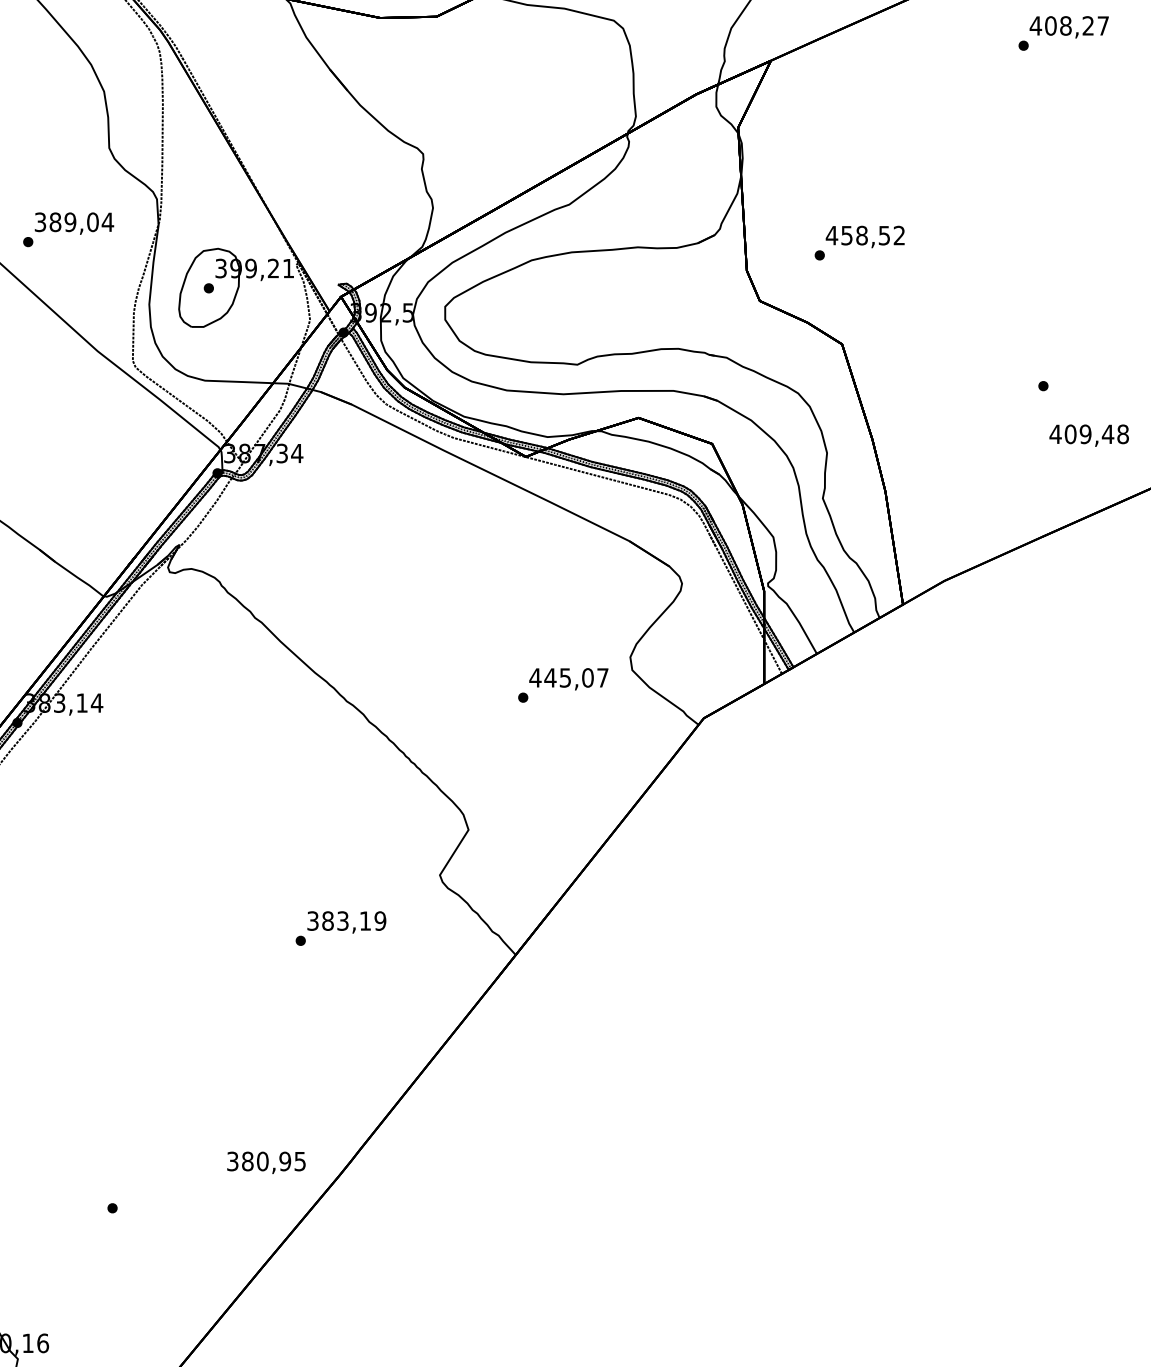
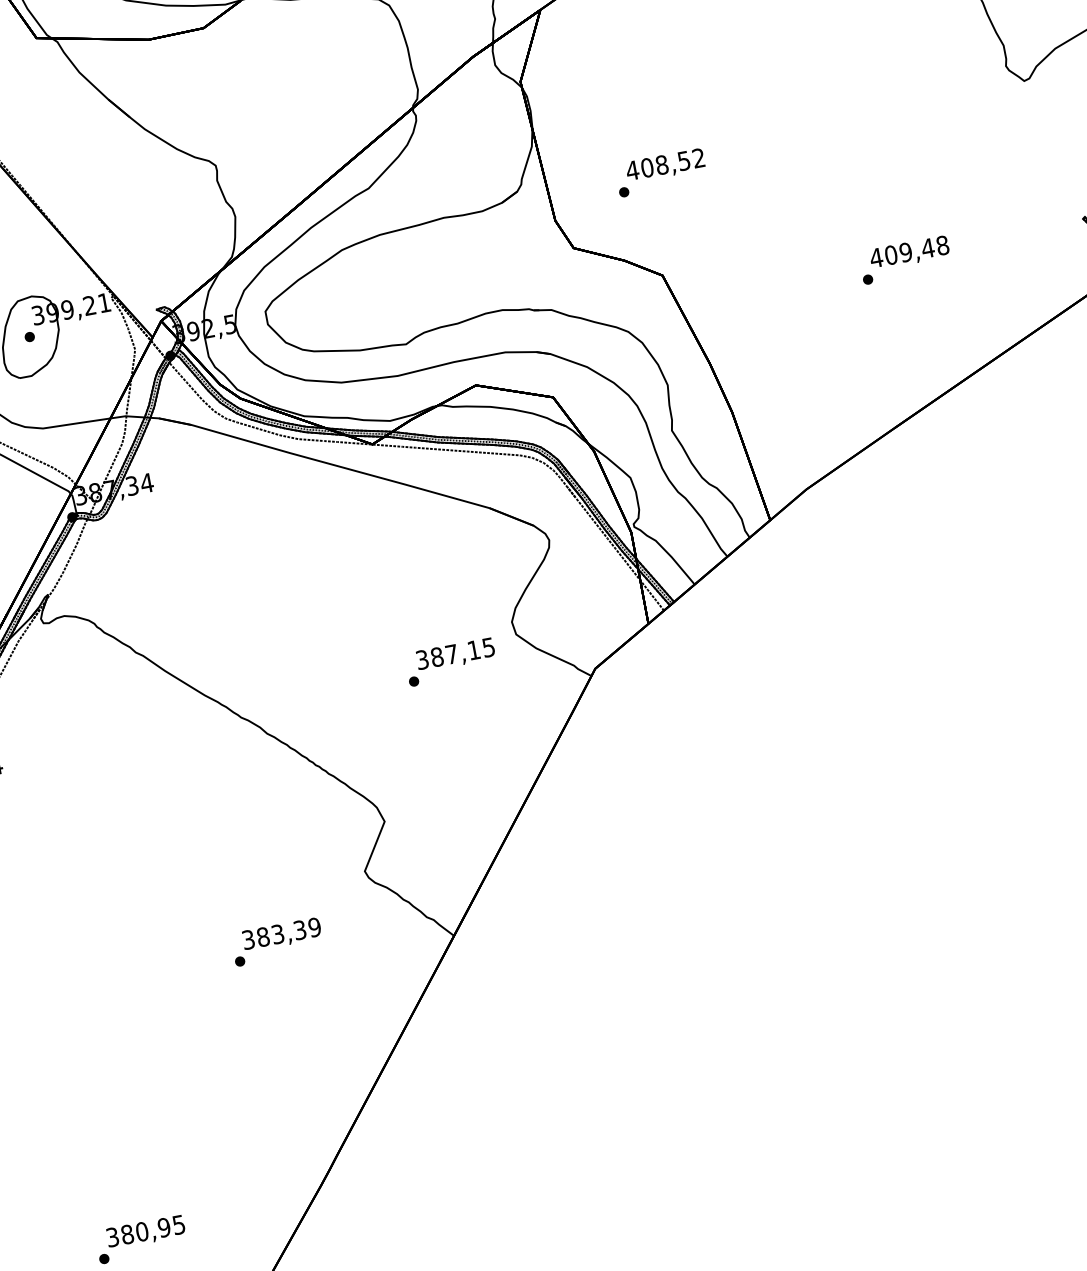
text: (846, 235) -> (646, 167), 458,52 -> 408,52
text: (1088, 435) -> (908, 253), moved
text: (568, 677) -> (454, 653), 445,07 -> 387,15
text: (365, 920) -> (300, 929), 383,19 -> 383,39
text: (266, 1162) -> (146, 1232), moved

